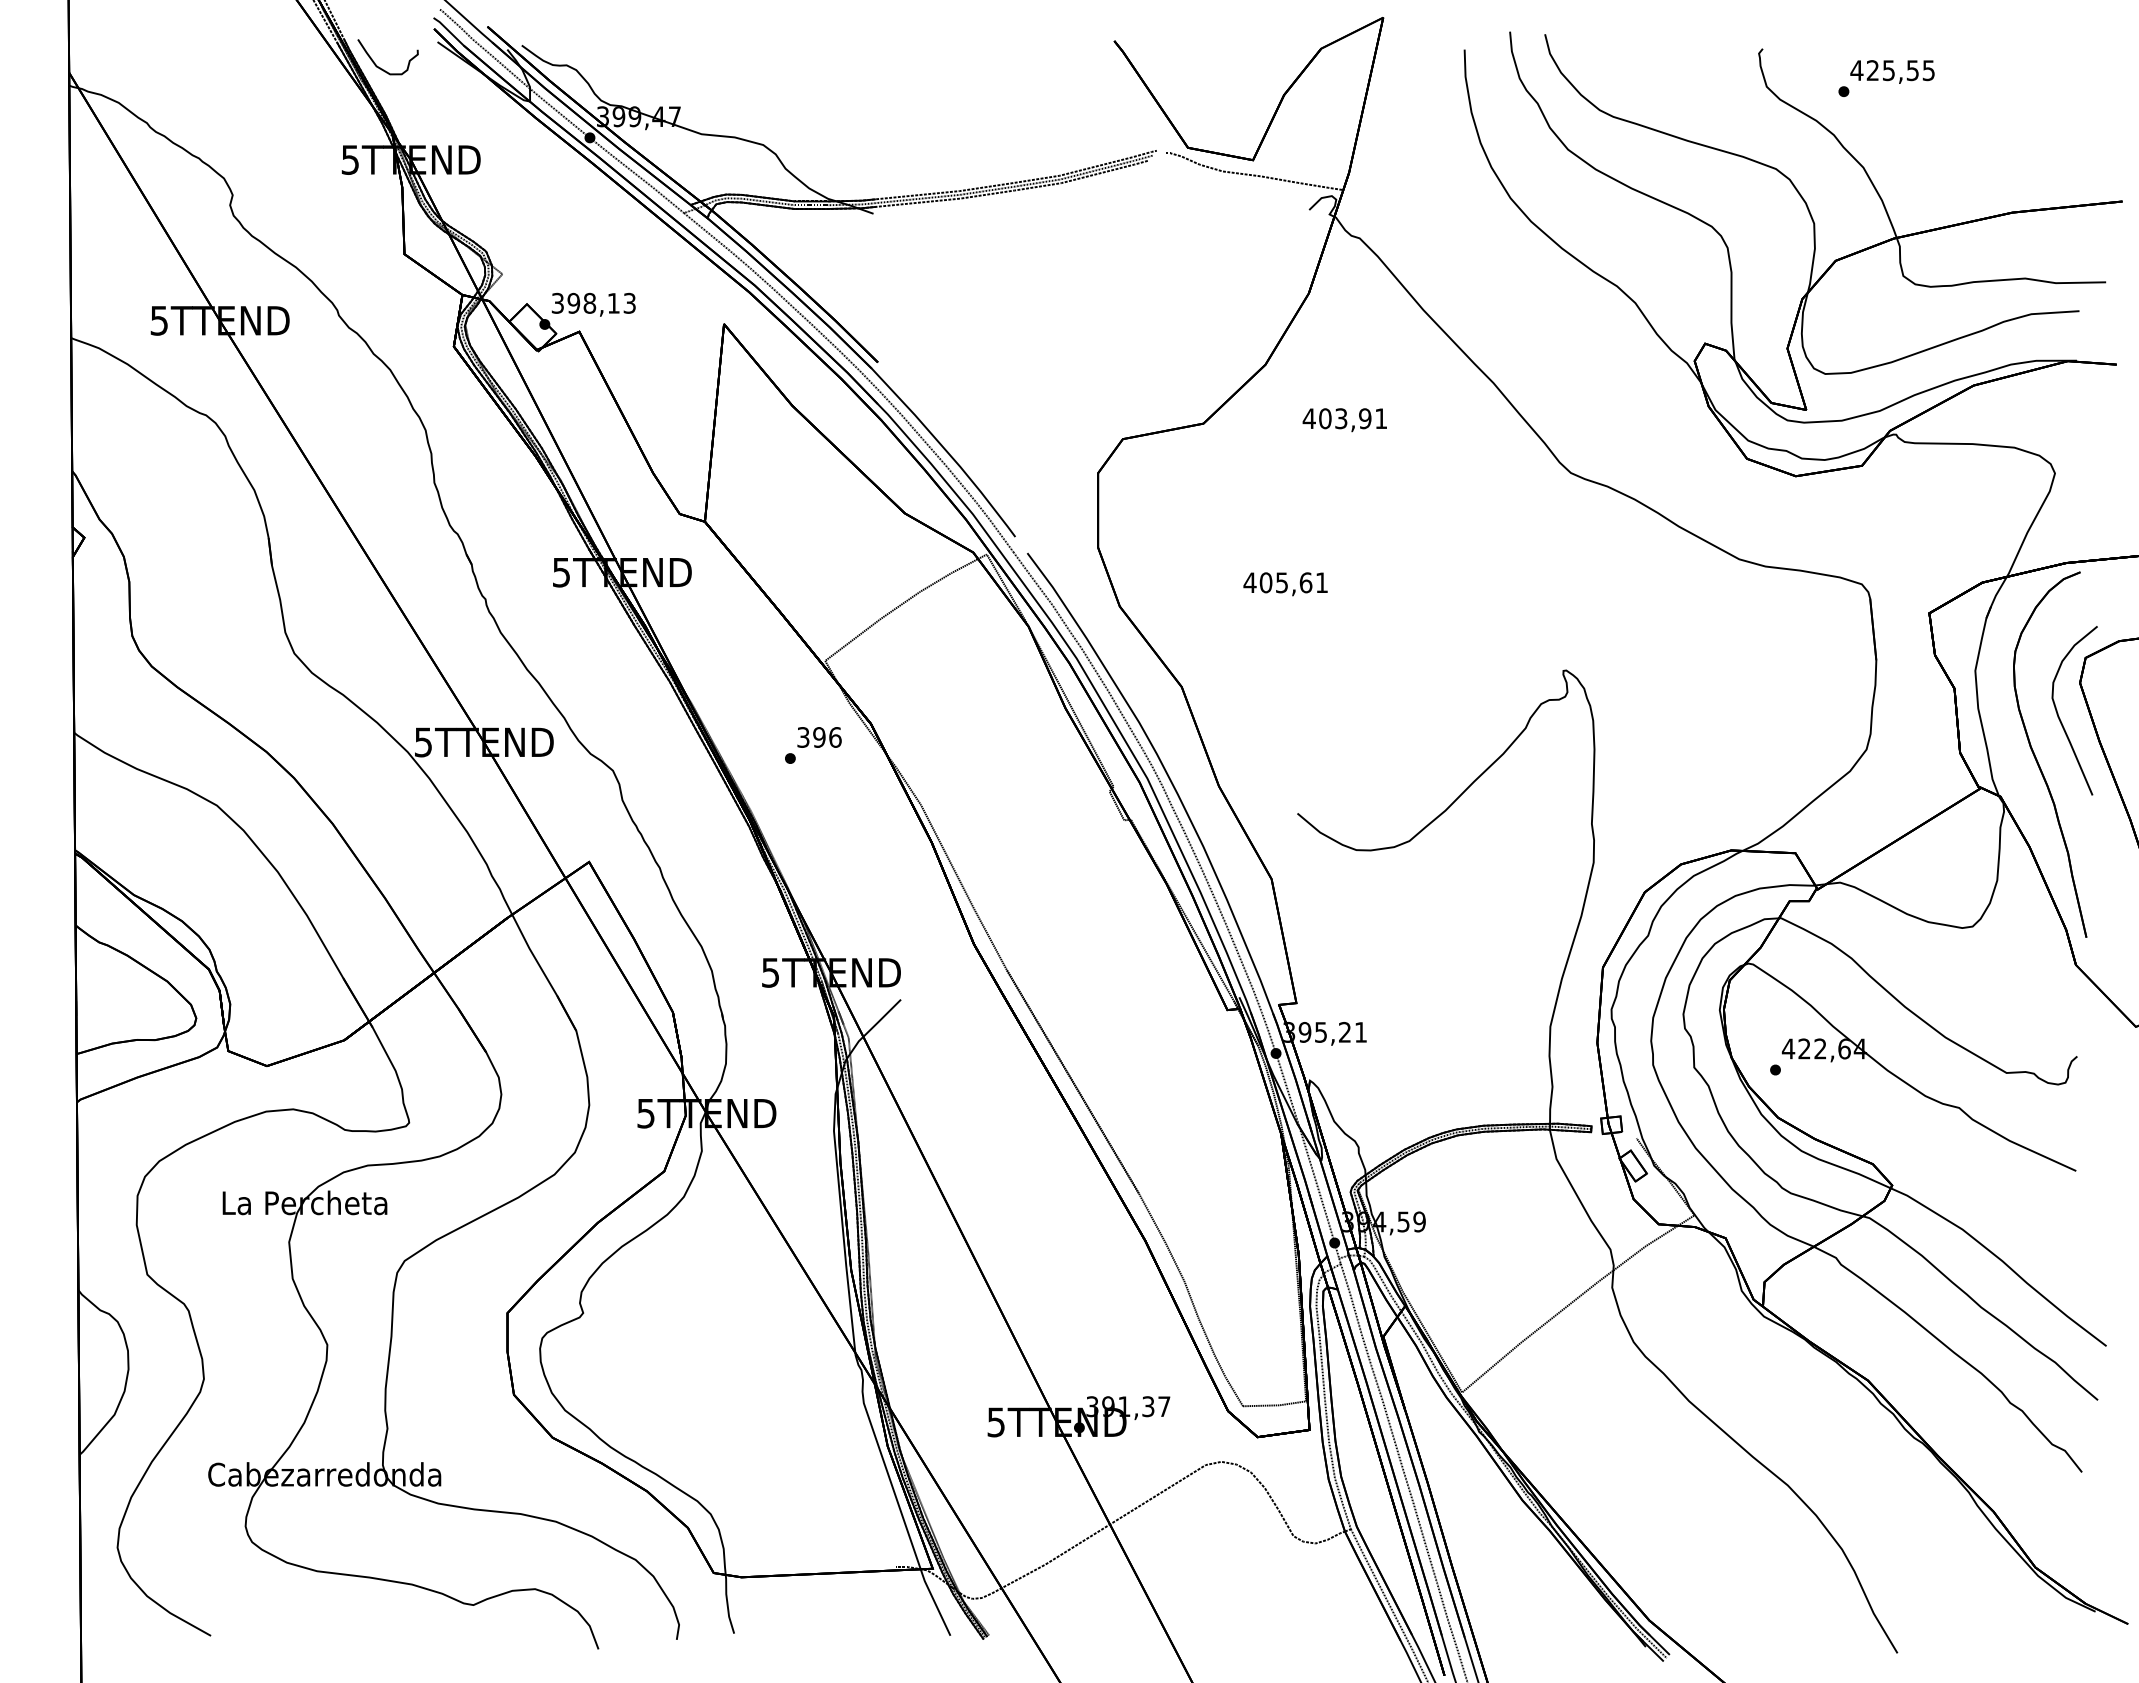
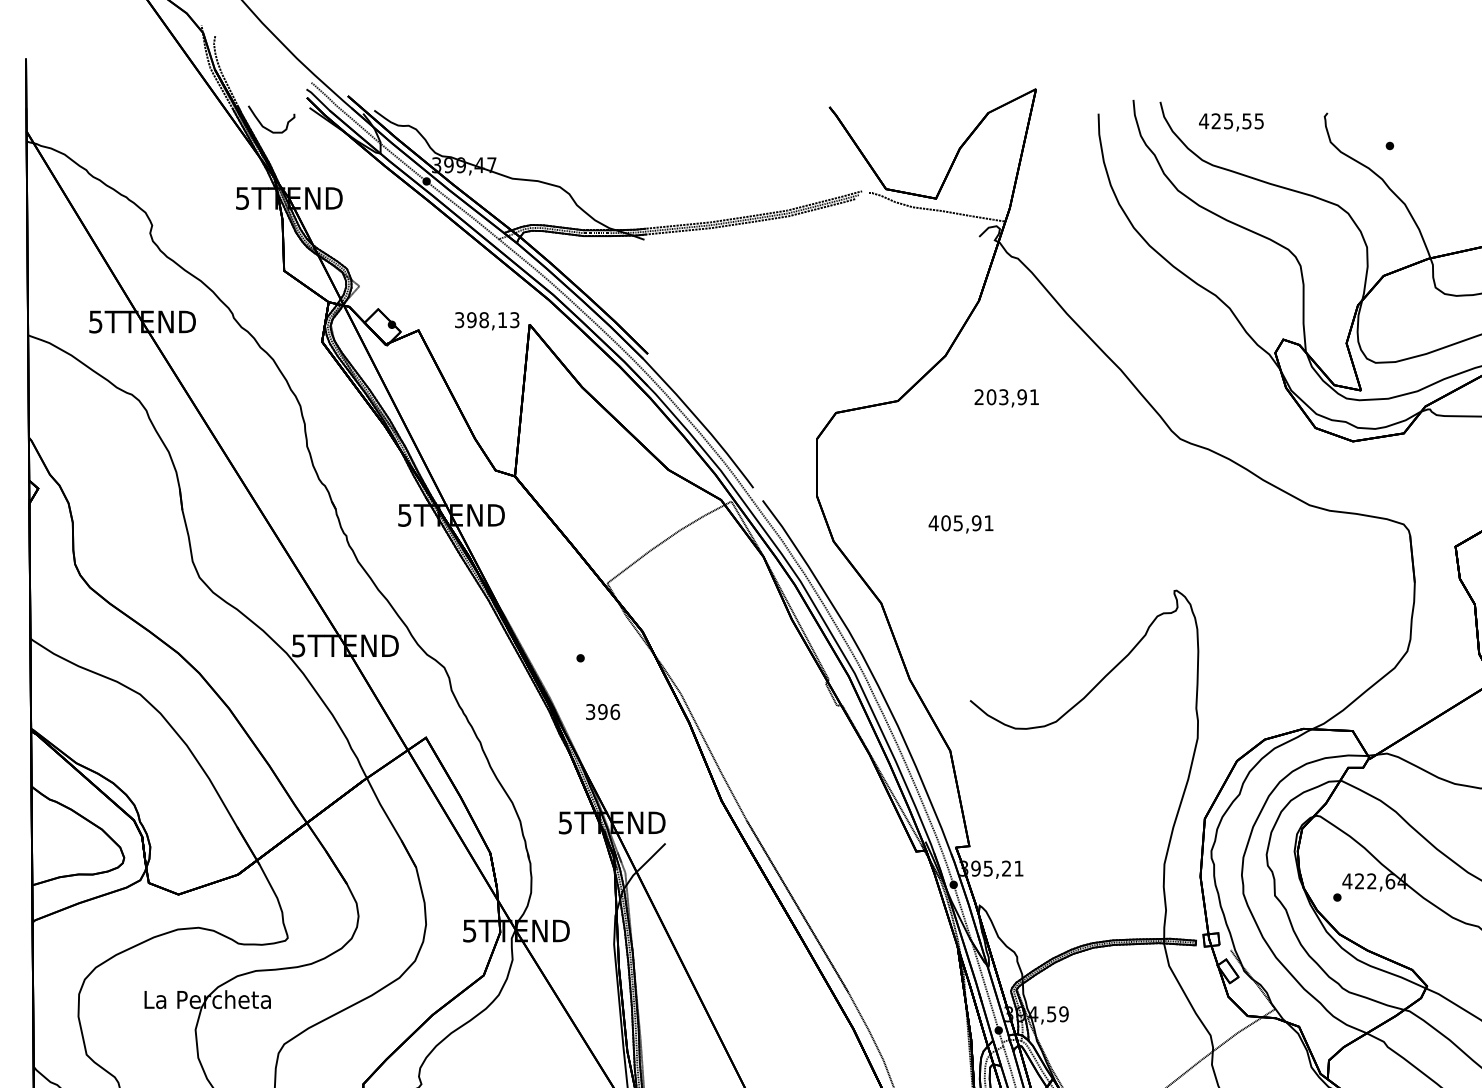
text: (1892, 71) -> (1231, 122), moved
text: (593, 304) -> (486, 321), moved
text: (1308, 418) -> (978, 397), 403,91 -> 203,91
text: (1305, 582) -> (976, 523), 405,61 -> 405,91
text: (819, 737) -> (602, 712), moved

